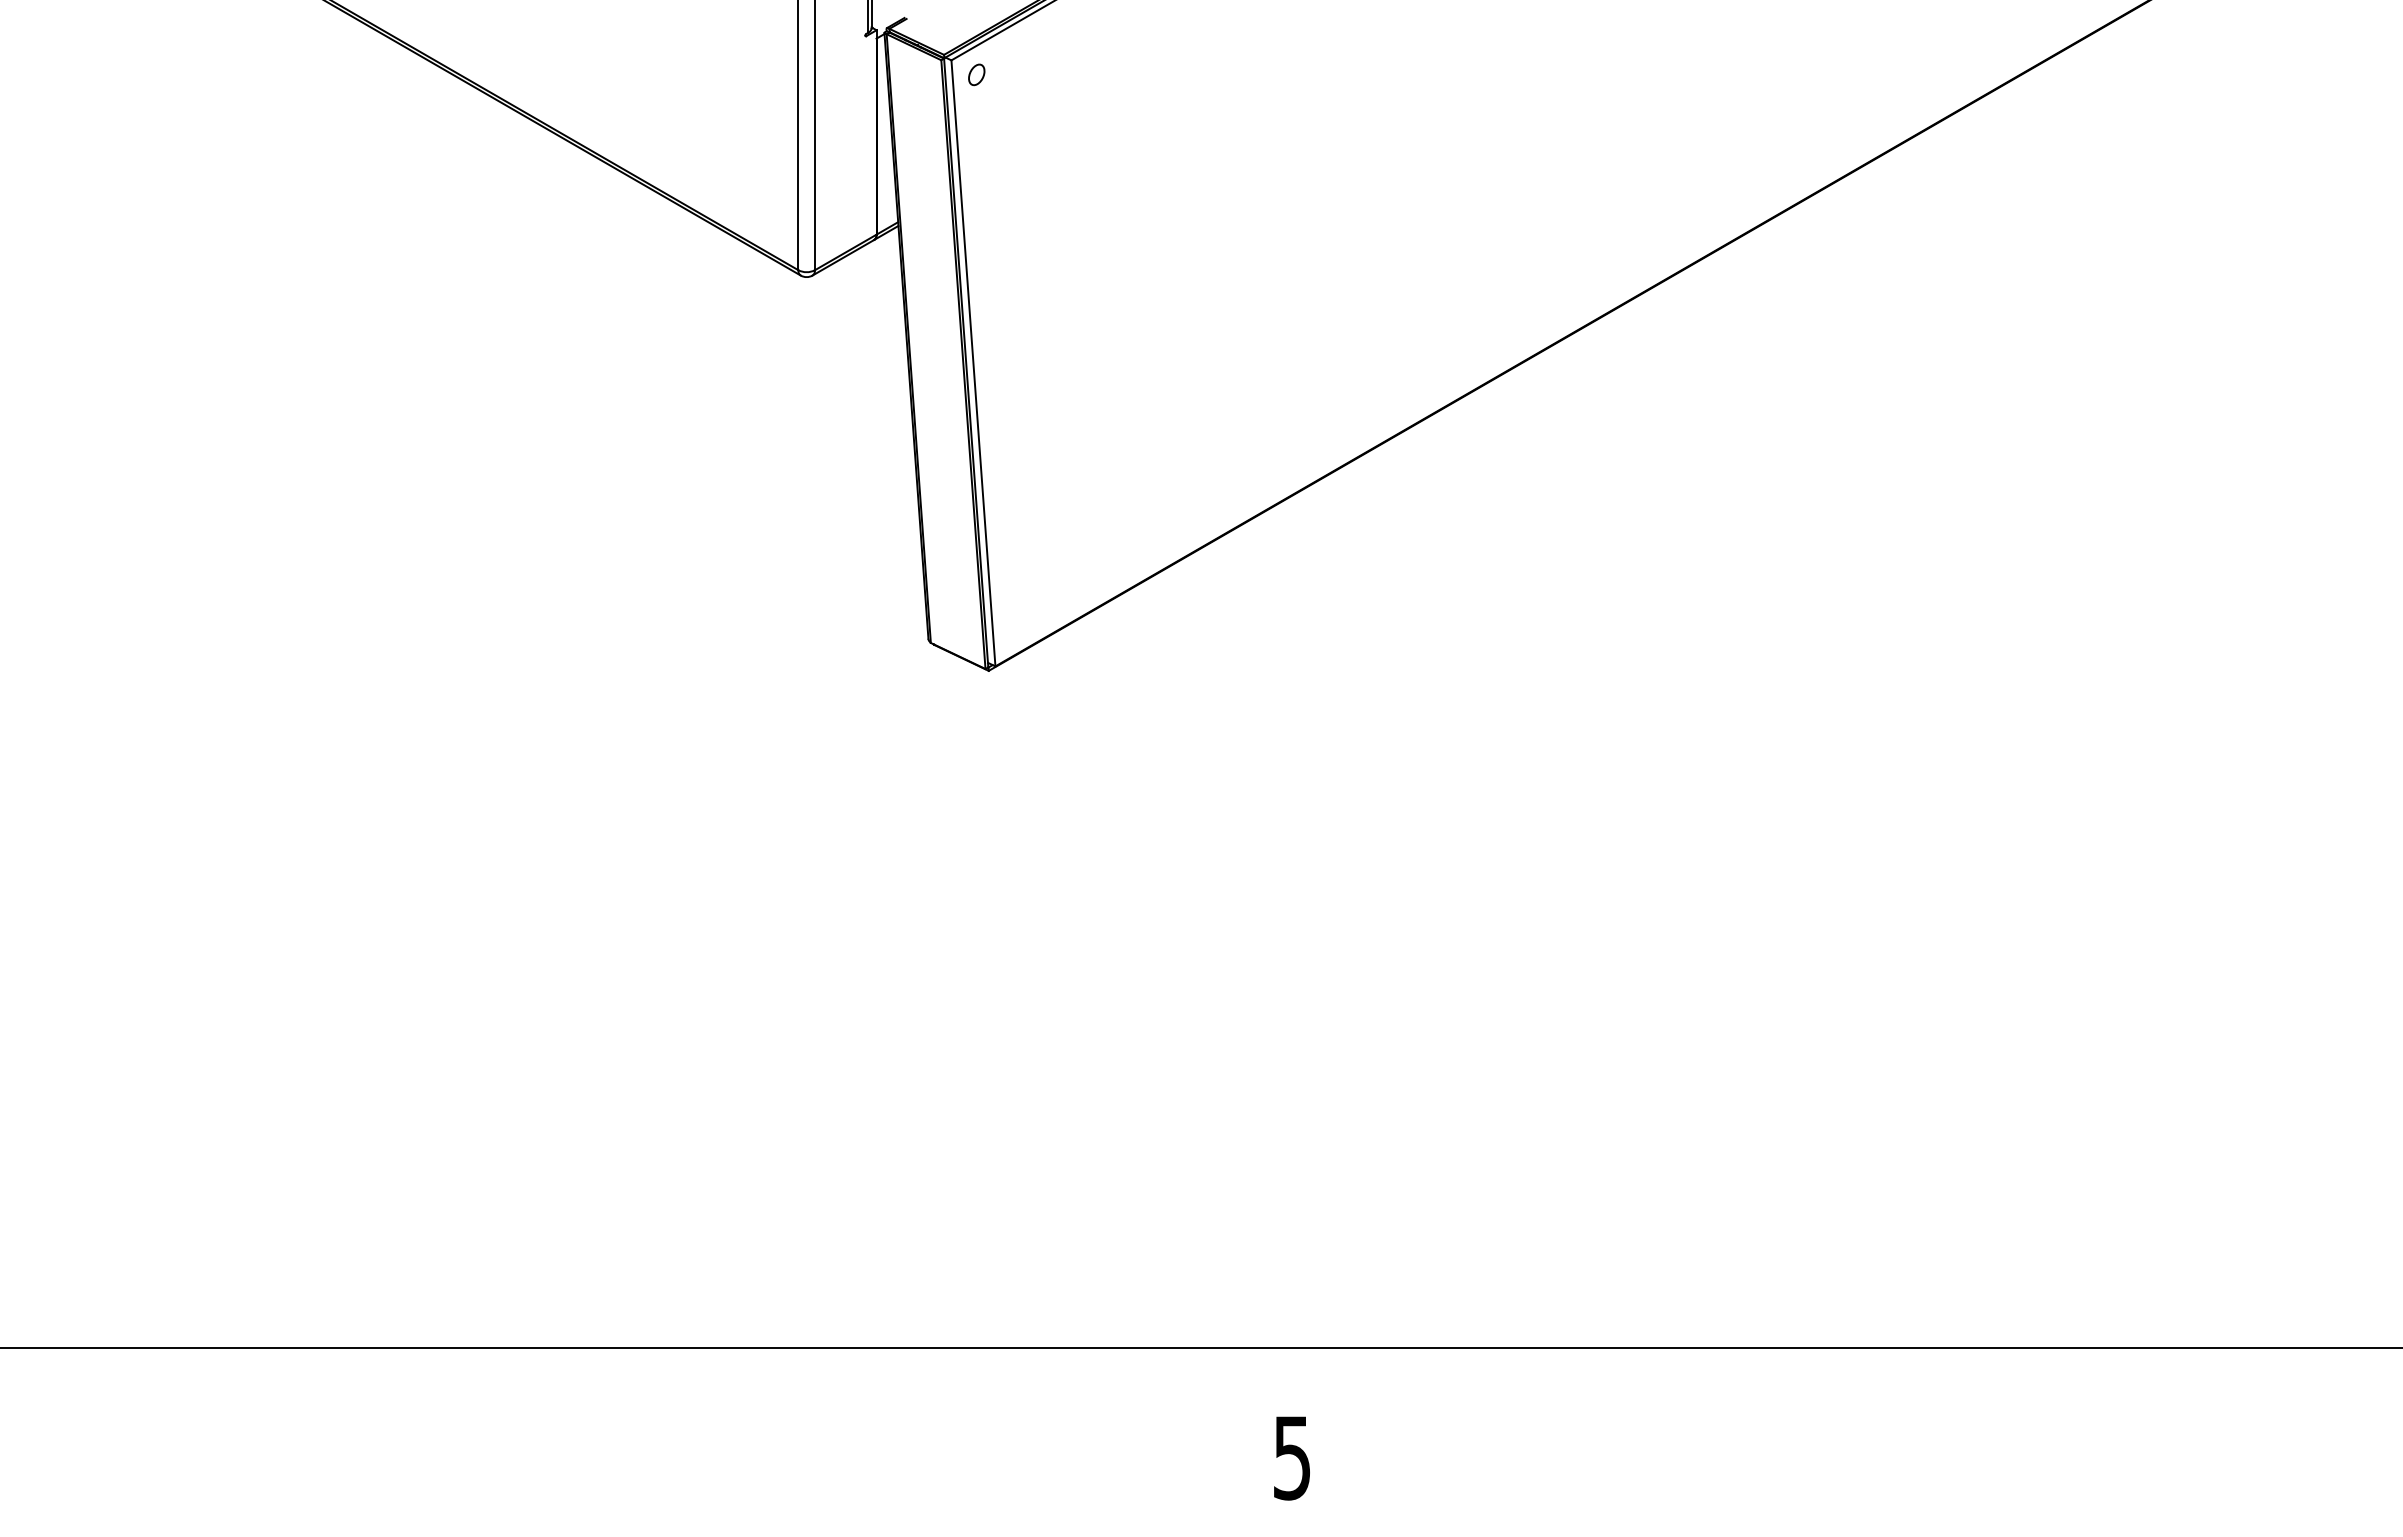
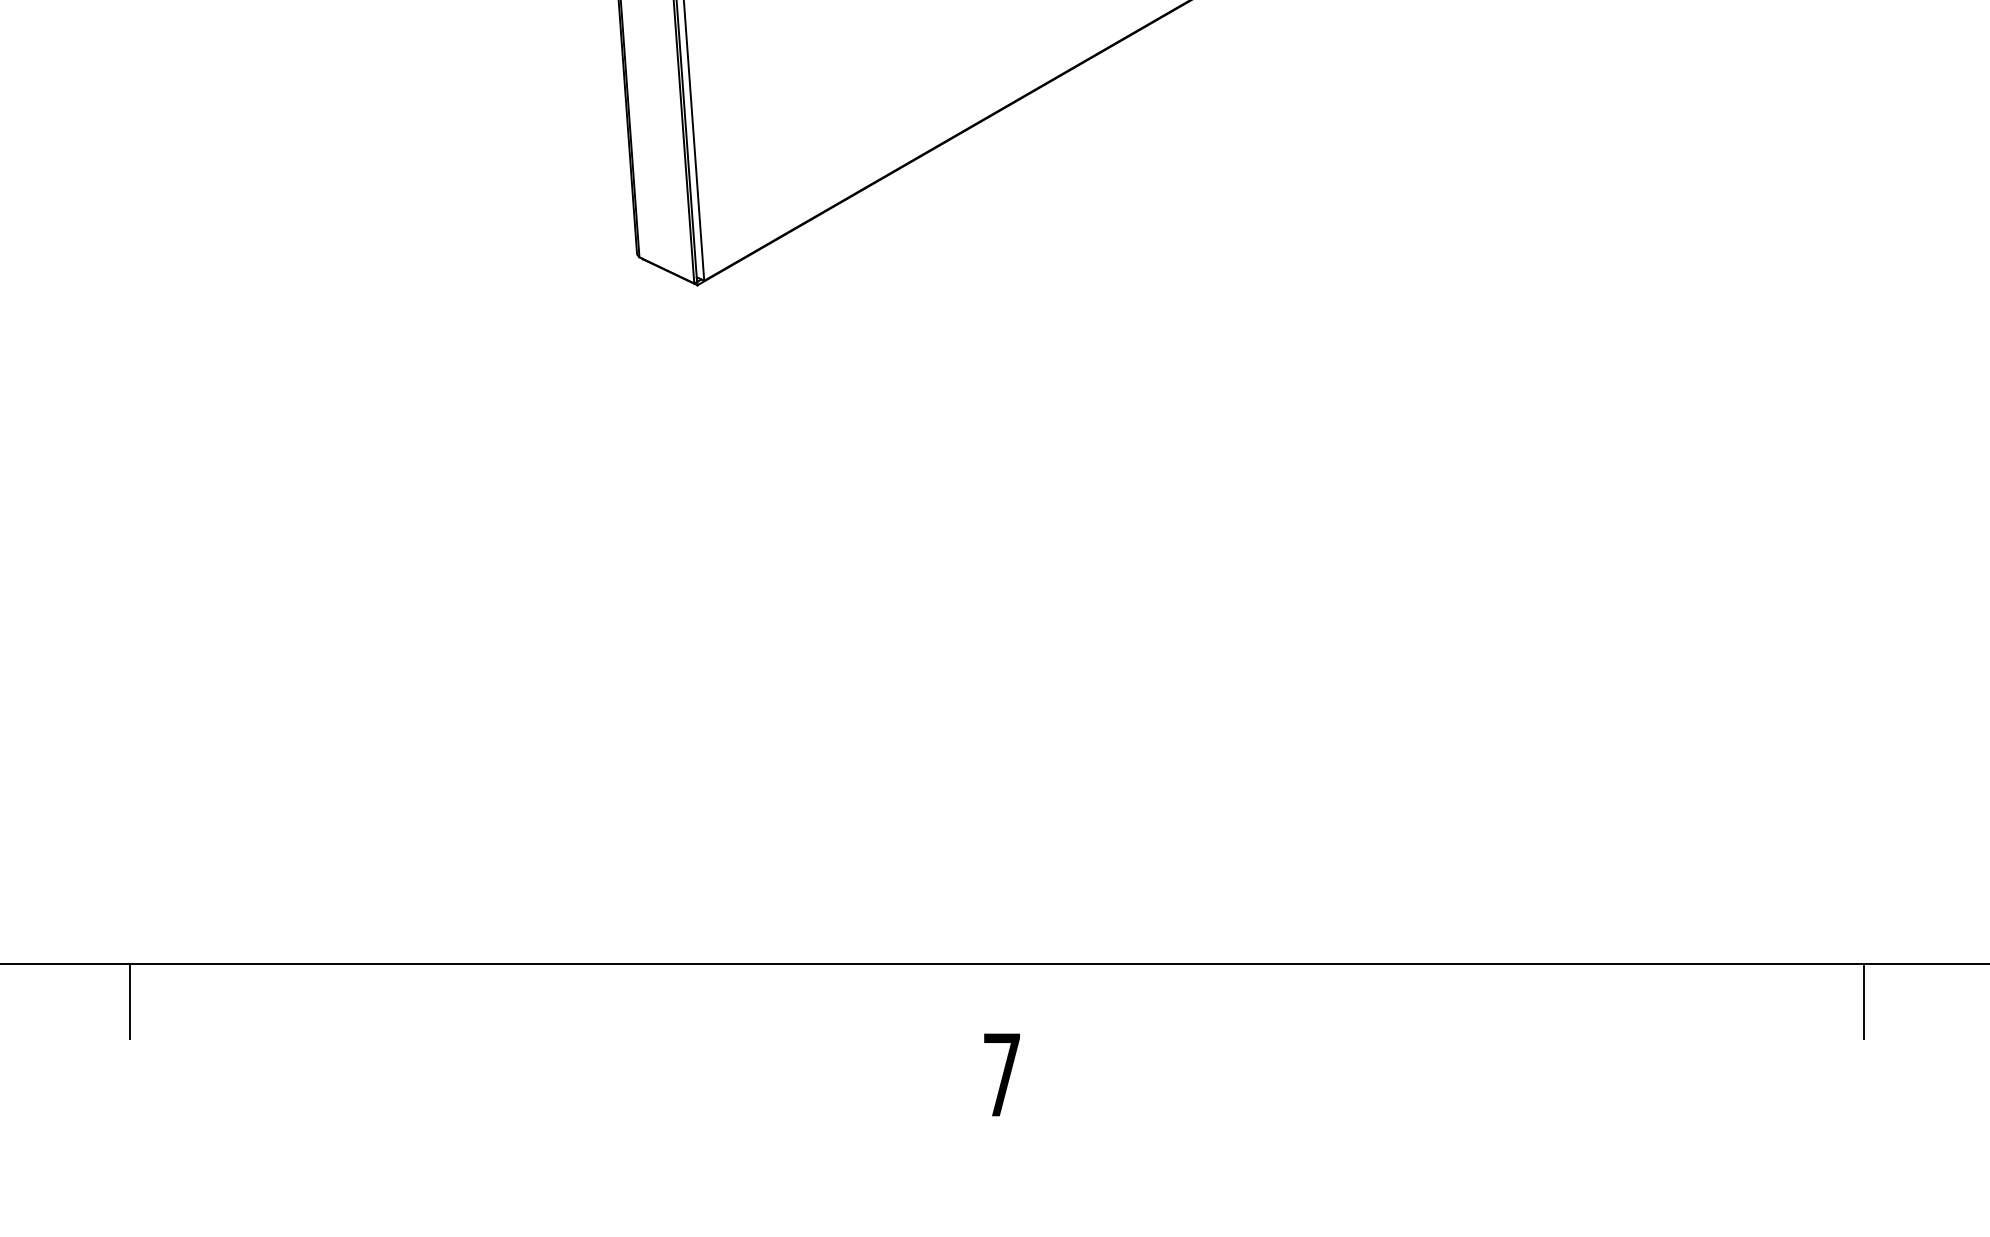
line: (422, 1384) -> (129, 1001), added
line: (2151, 1384) -> (1864, 1001), added
text: (1292, 1458) -> (1002, 1075), 5 -> 7

